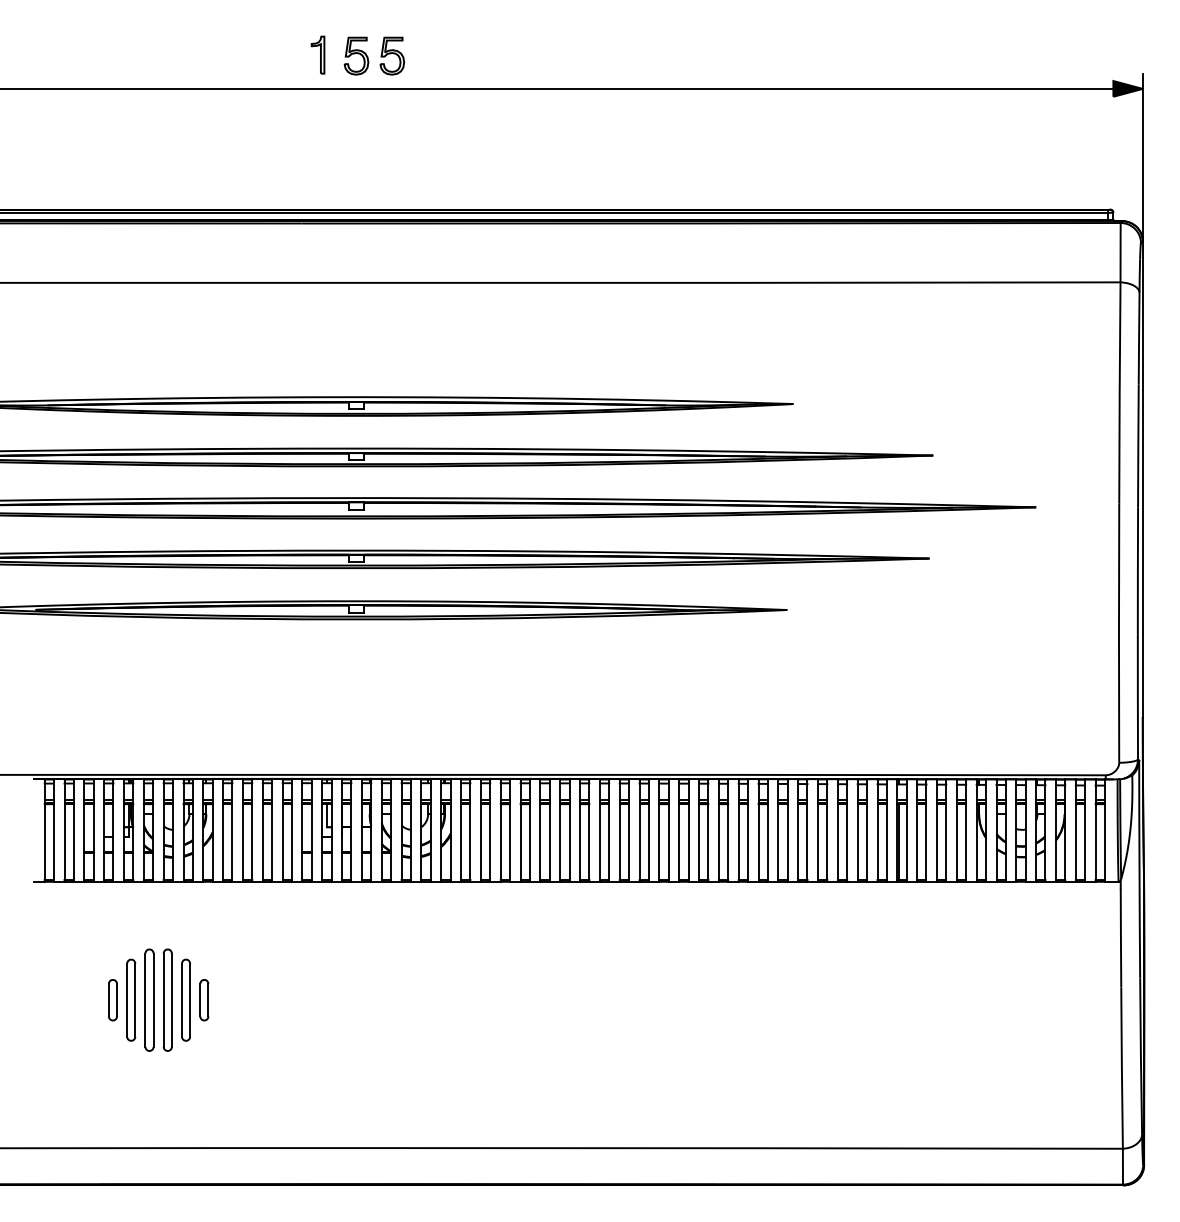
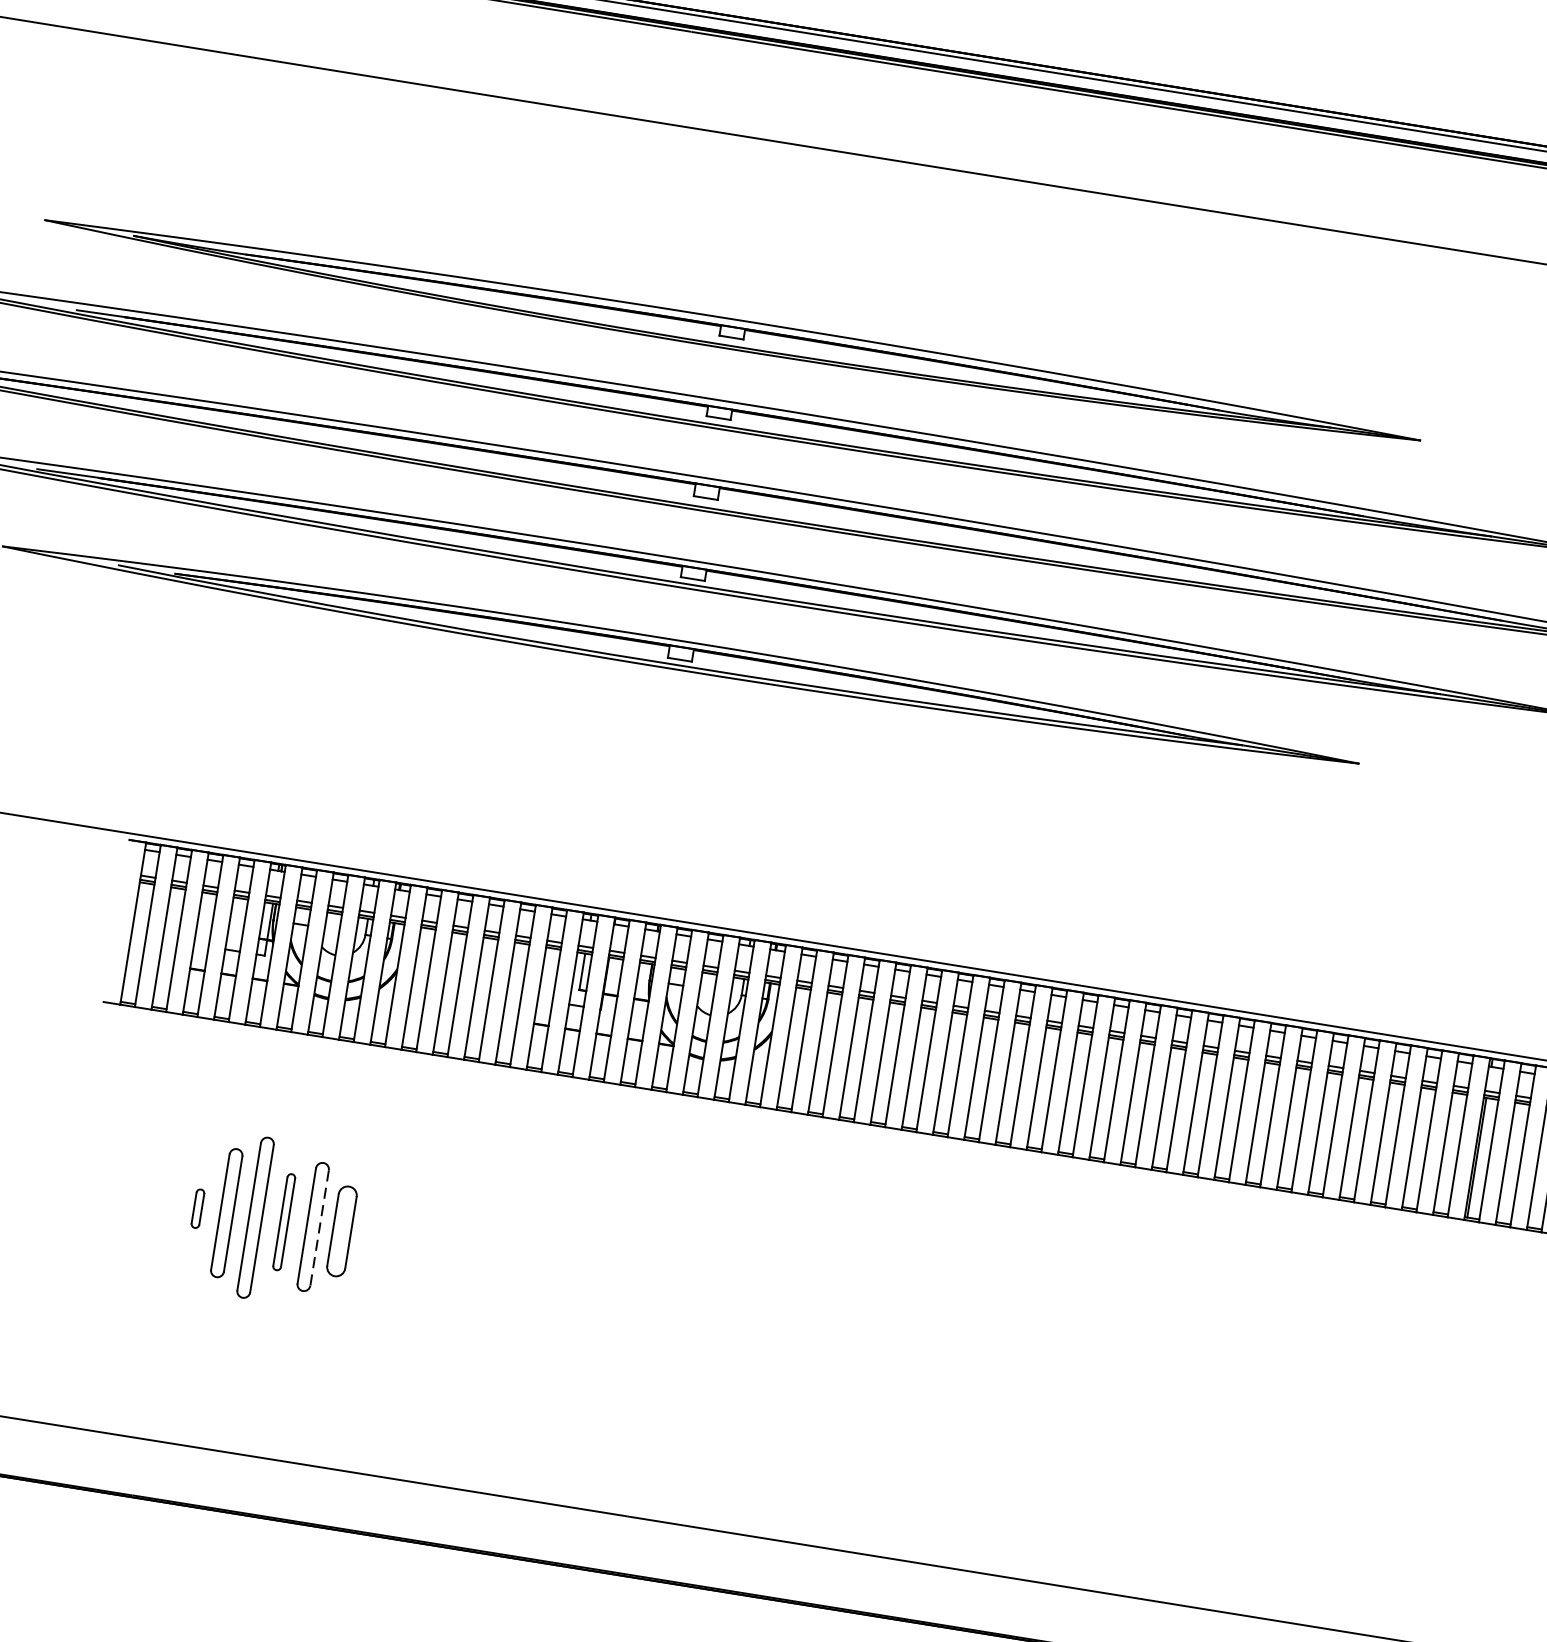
part: (167, 999) -> (284, 1221), size x0.6
part: (112, 1000) -> (197, 1208), size x0.6
line: (190, 1000) -> (320, 1228), solid -> dashed
part: (204, 1000) -> (342, 1232), size x1.4

